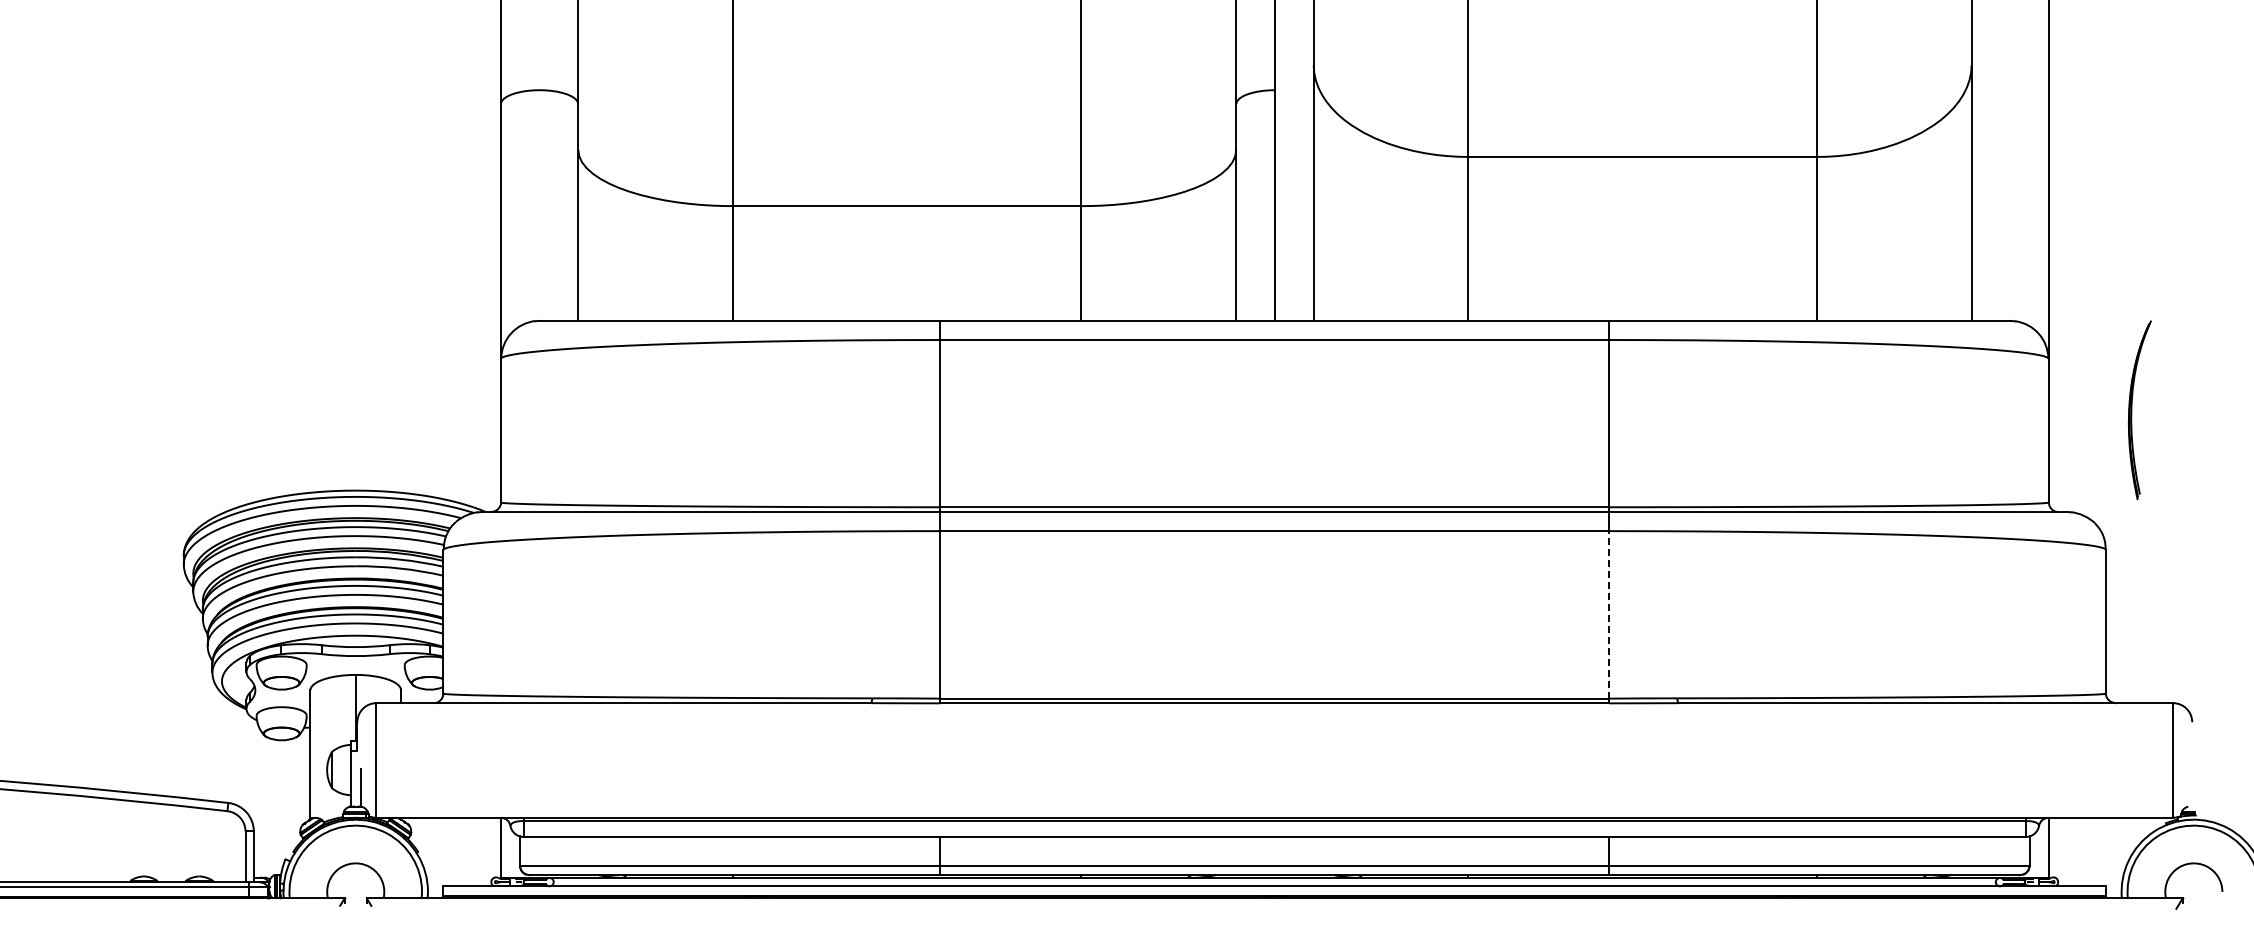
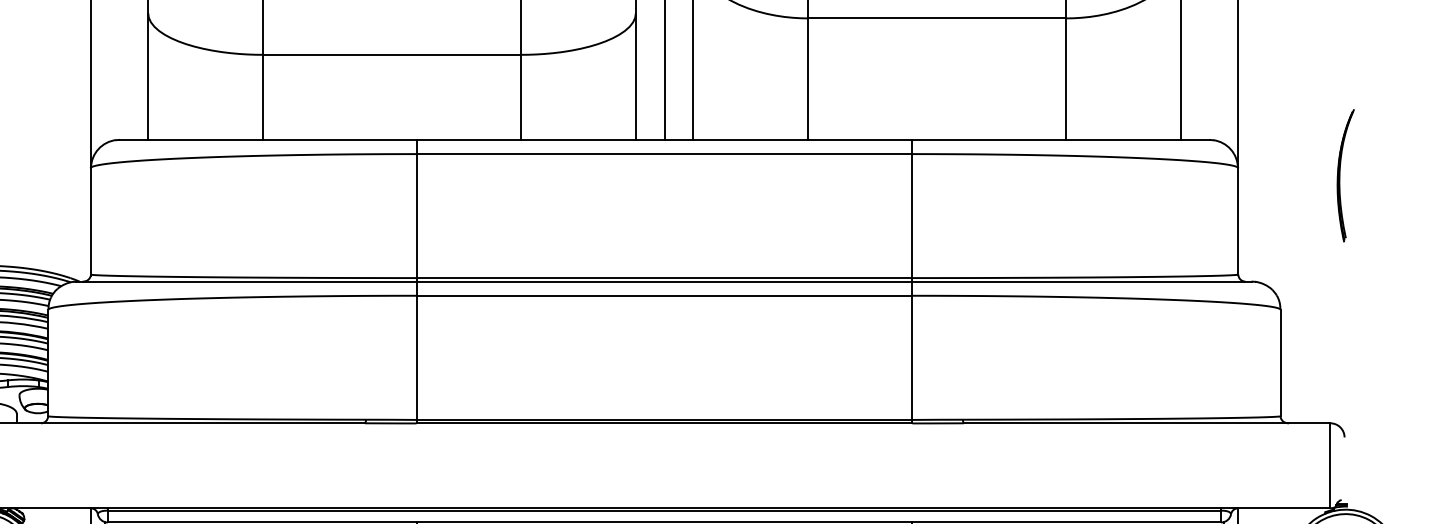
part: (2132, 409) -> (1340, 175), moved
line: (1609, 614) -> (912, 357), dashed -> solid

